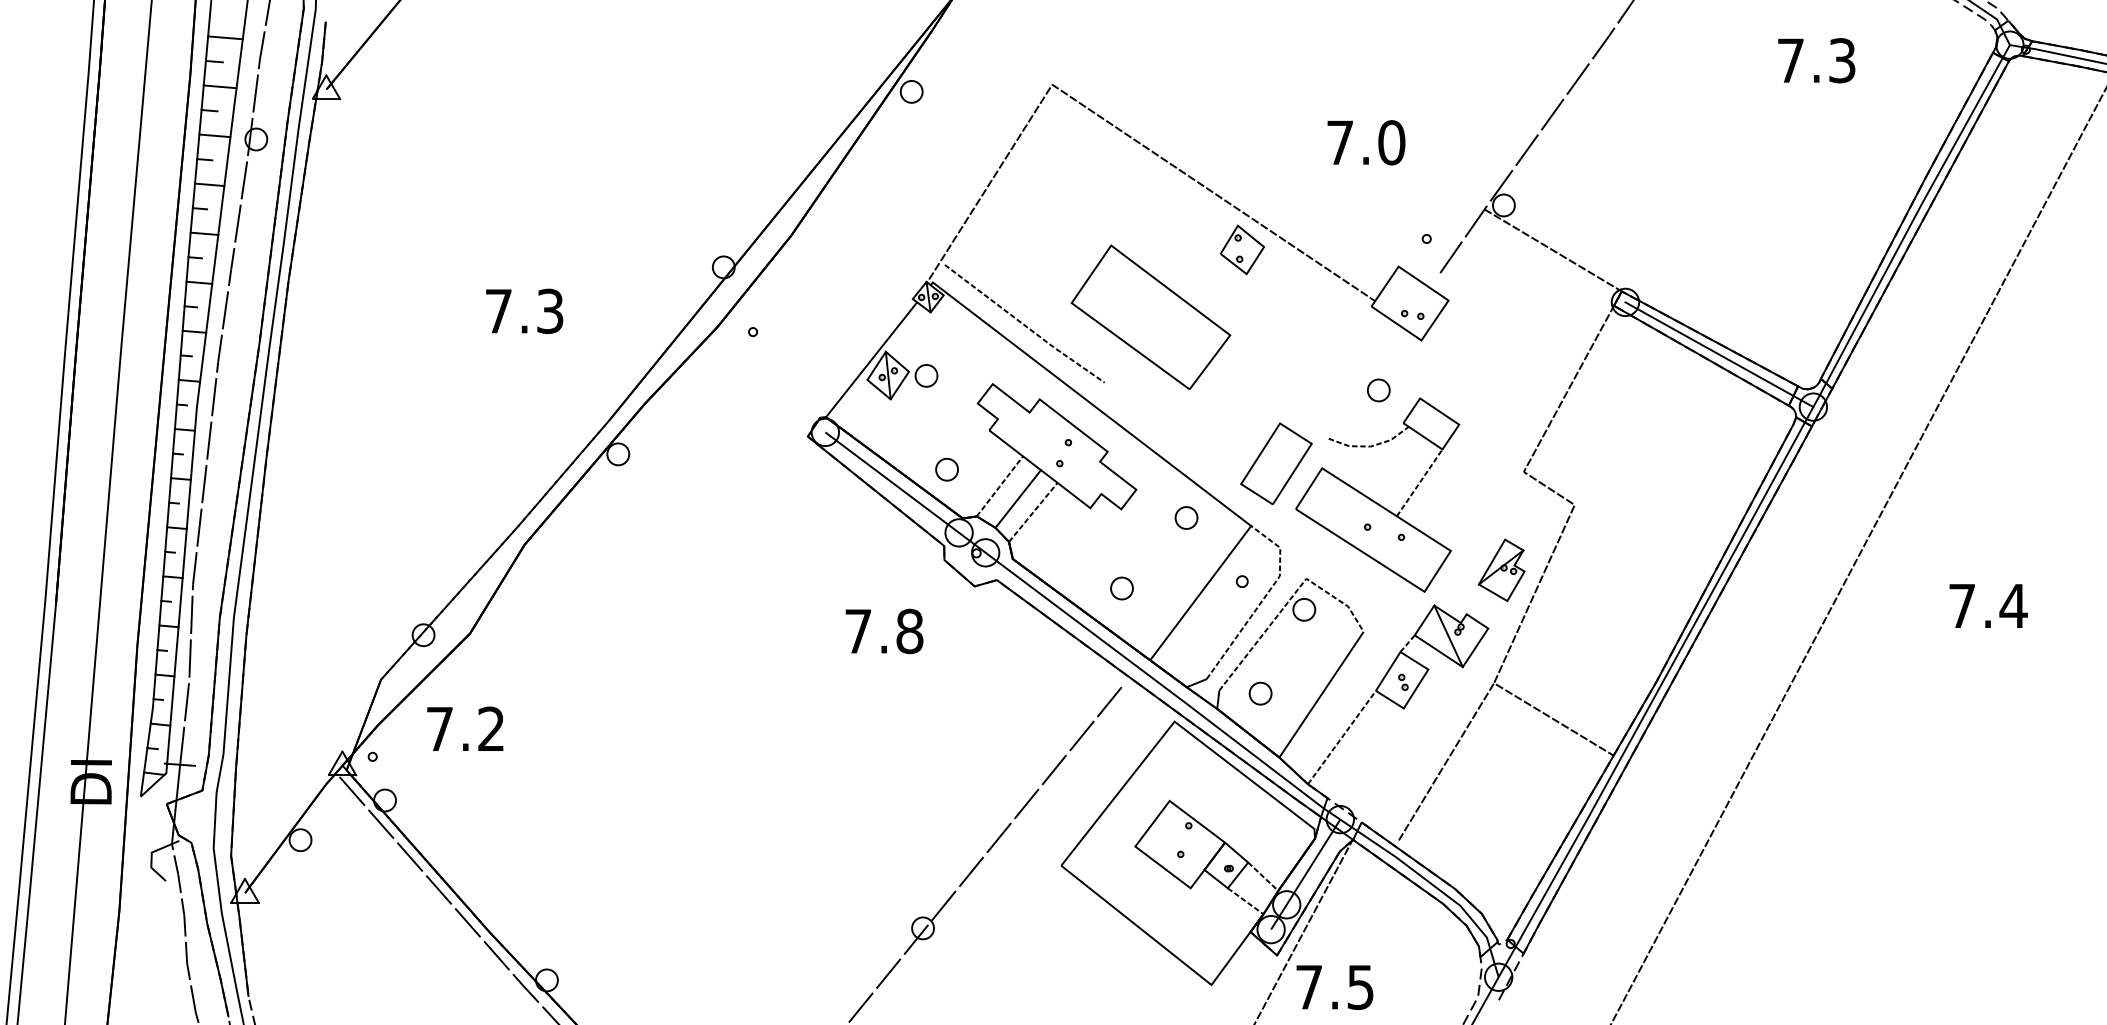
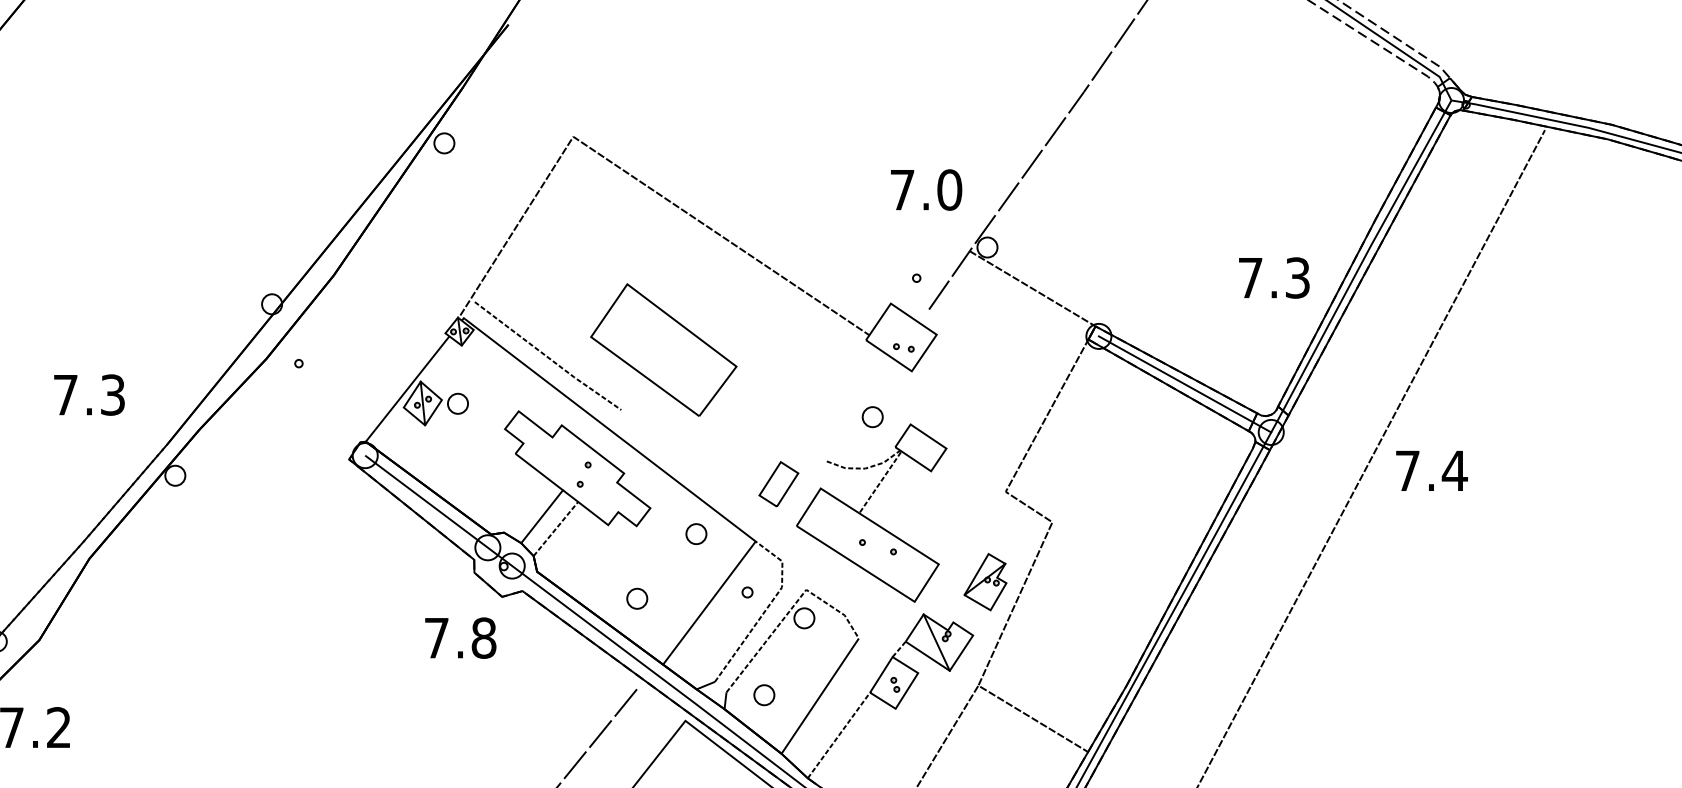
text: (1816, 60) -> (1274, 277), moved
text: (1366, 142) -> (926, 189), moved
part: (1242, 249) -> (747, 287), removed
text: (524, 310) -> (89, 394), moved
part: (1276, 463) -> (778, 484), size x0.6
part: (946, 469) -> (476, 489), removed
line: (1419, 482) -> (880, 481), moved
line: (999, 486) -> (524, 505), removed
text: (1988, 605) -> (1431, 470), moved
text: (884, 631) -> (460, 638), moved

